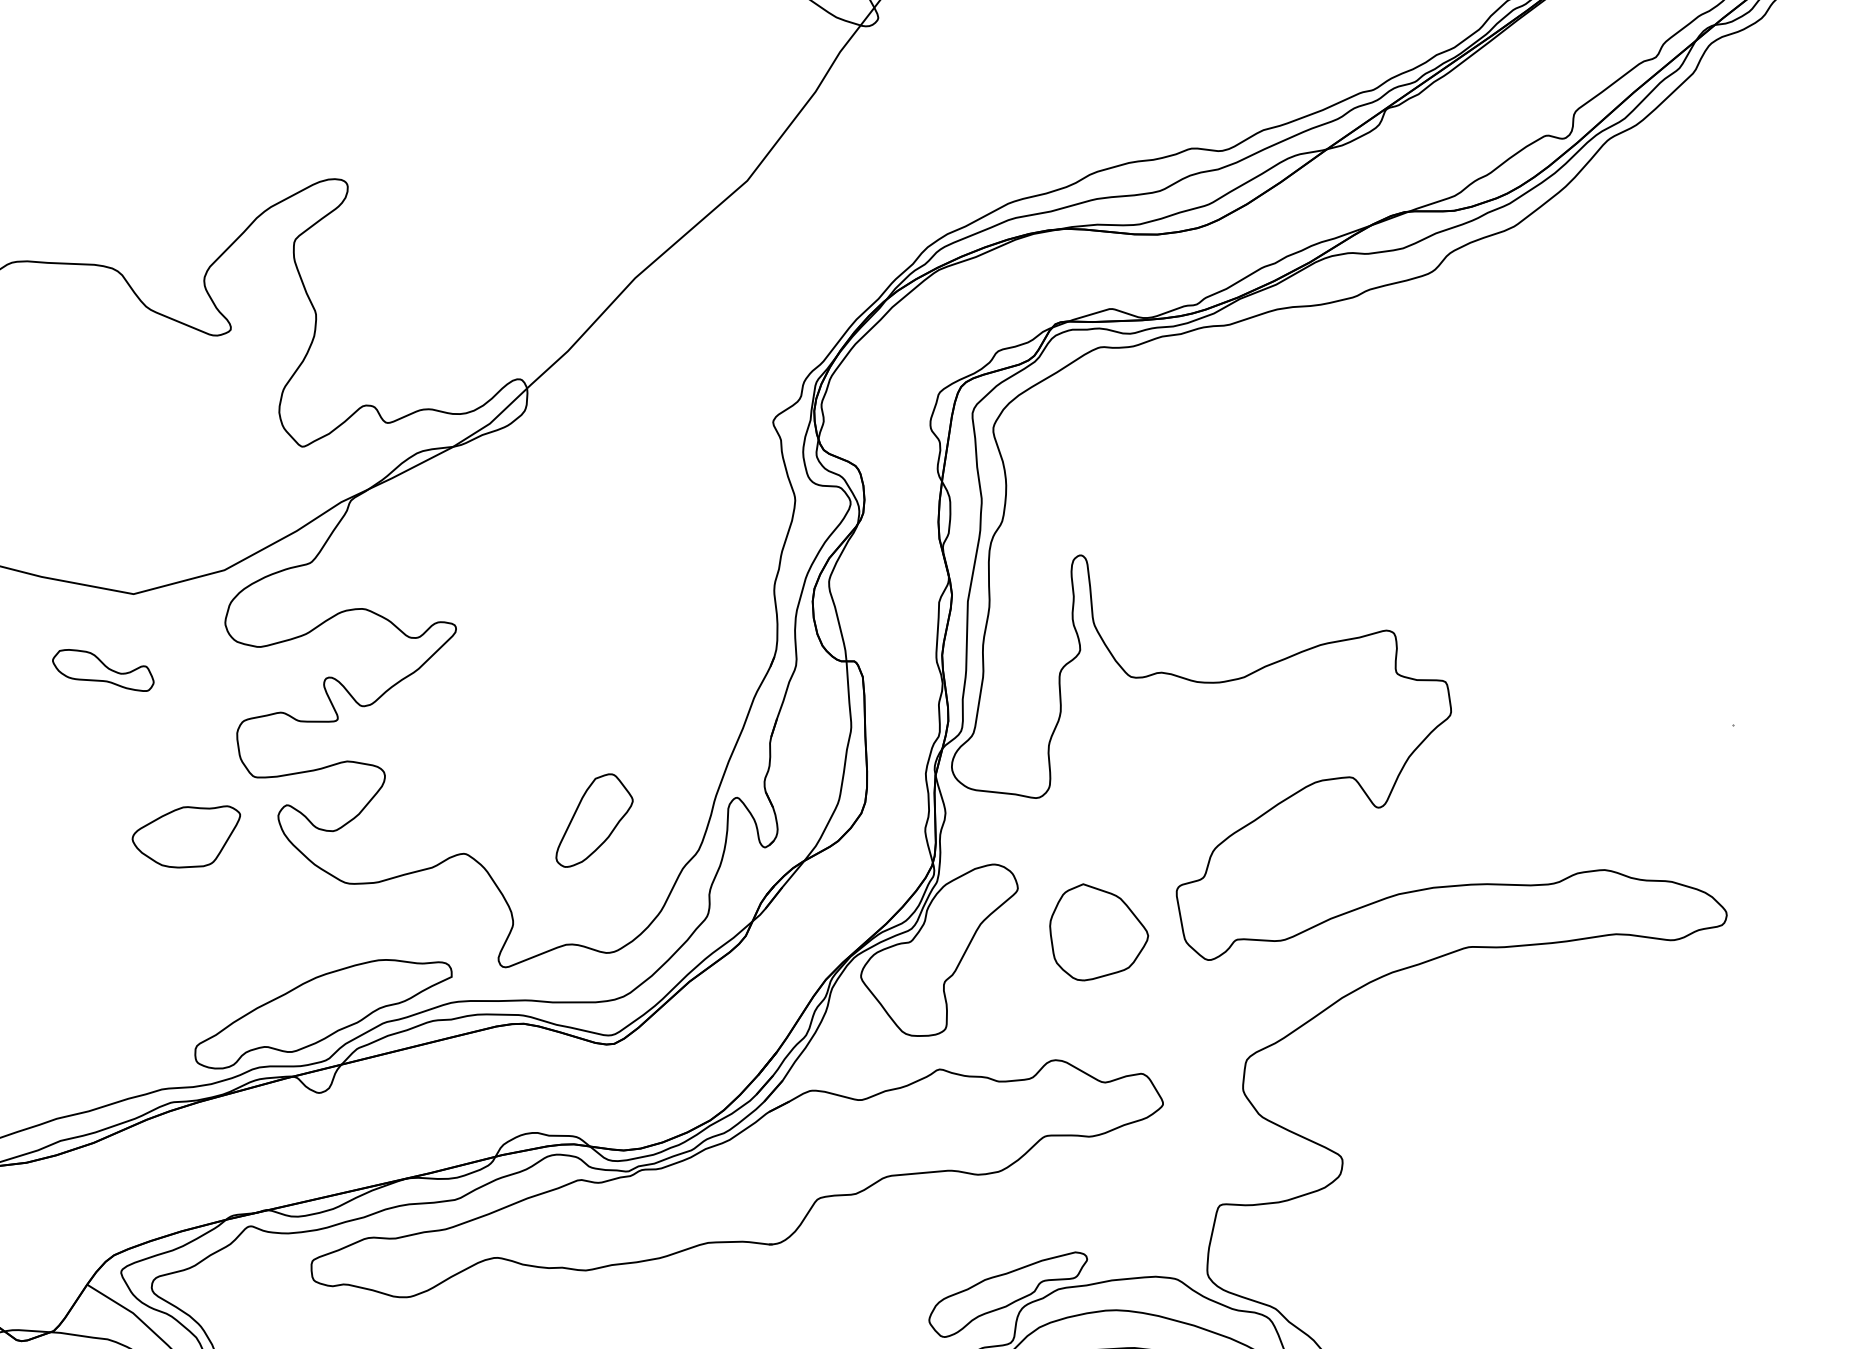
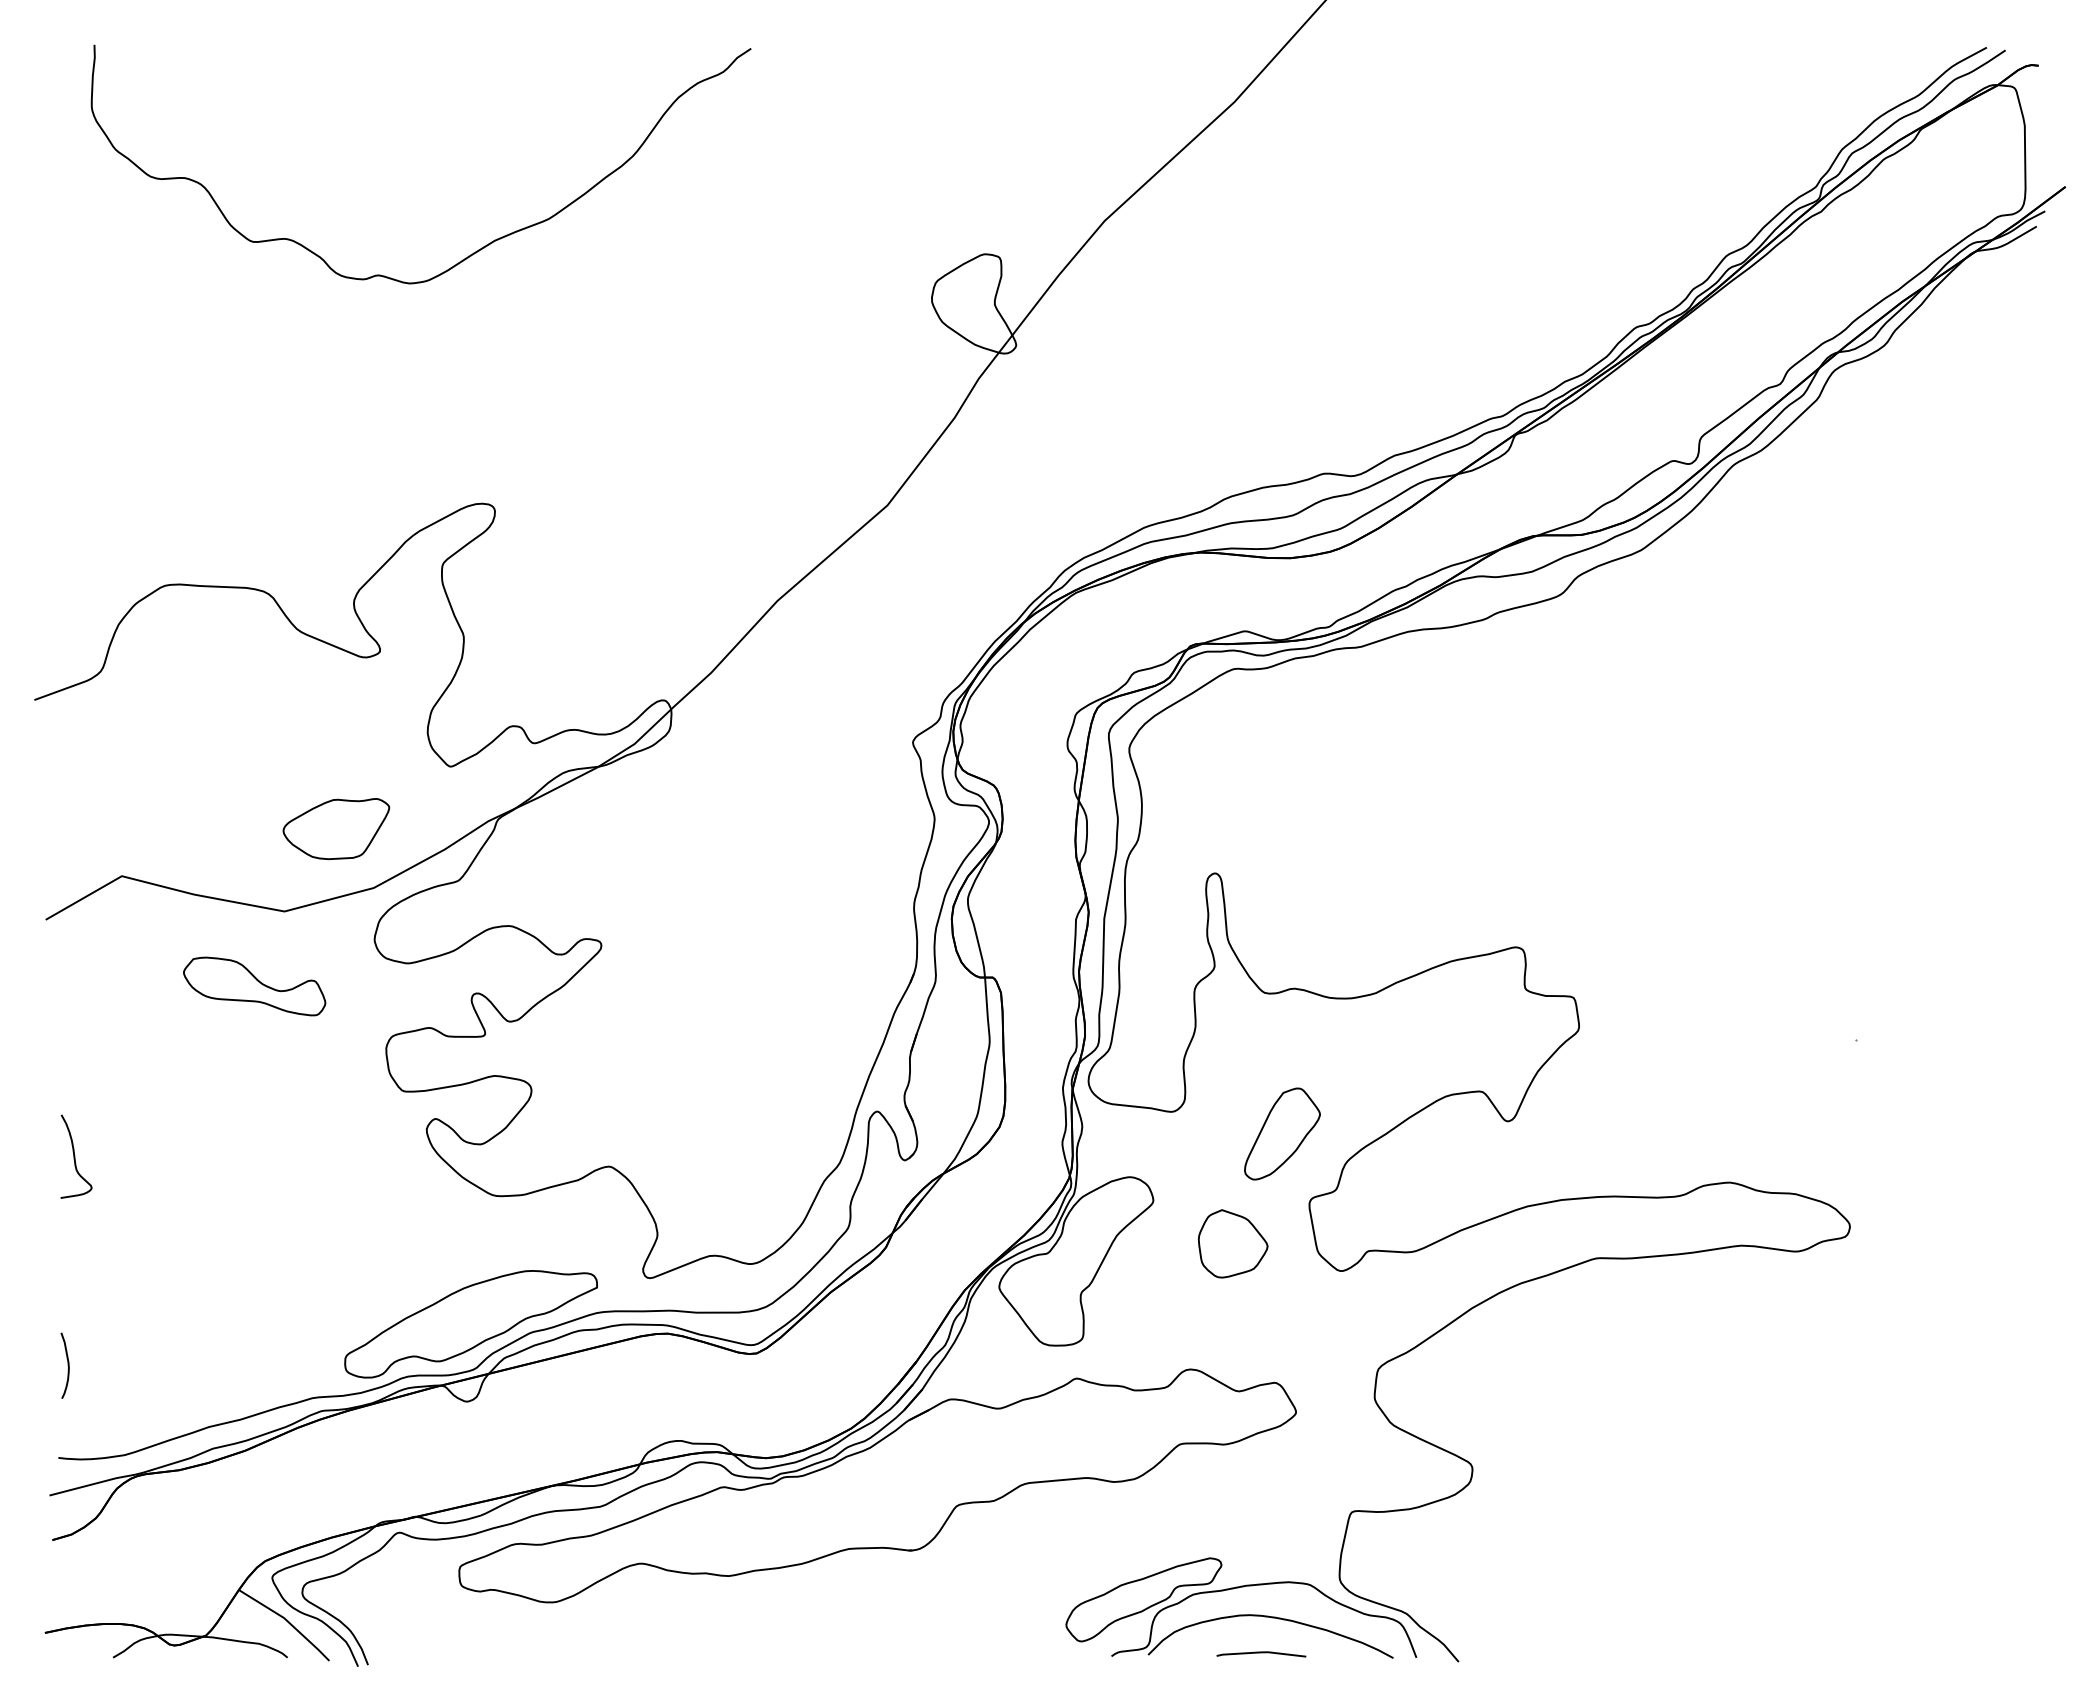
part: (103, 670) -> (254, 986), size x1.43
part: (594, 820) -> (1282, 1133), moved
part: (186, 837) -> (336, 829), moved
part: (1098, 932) -> (1232, 1243), size x0.71

